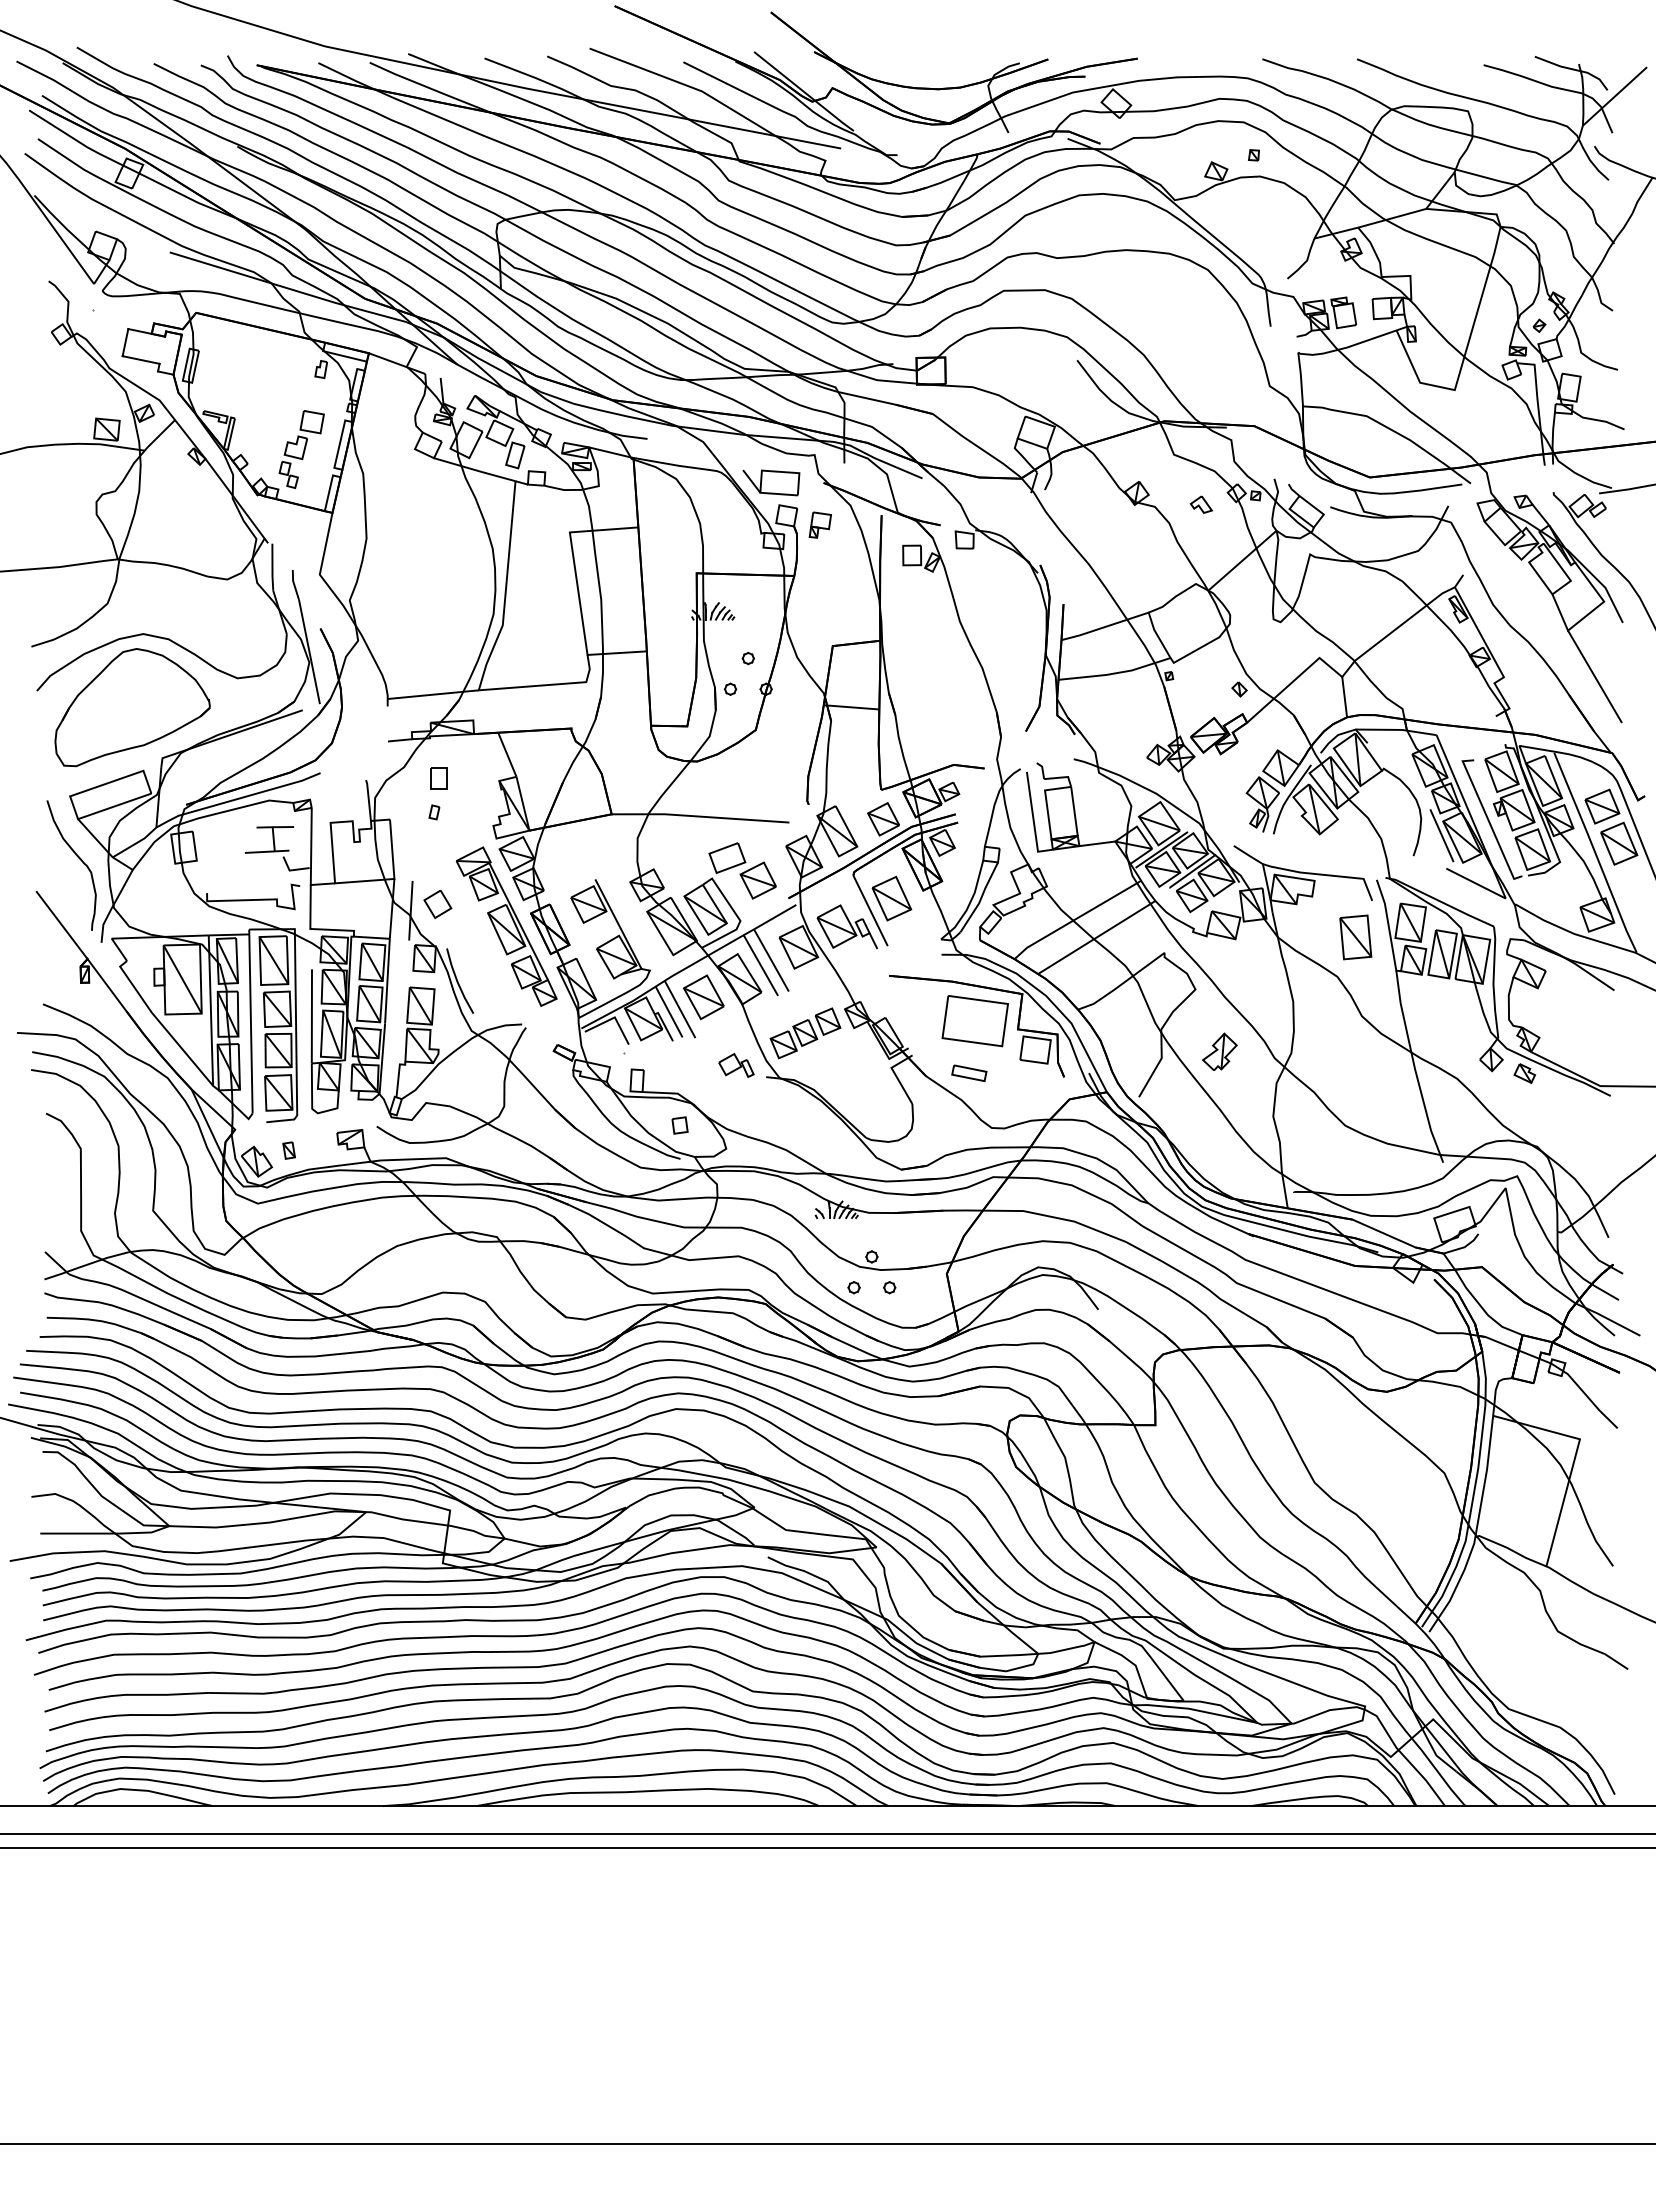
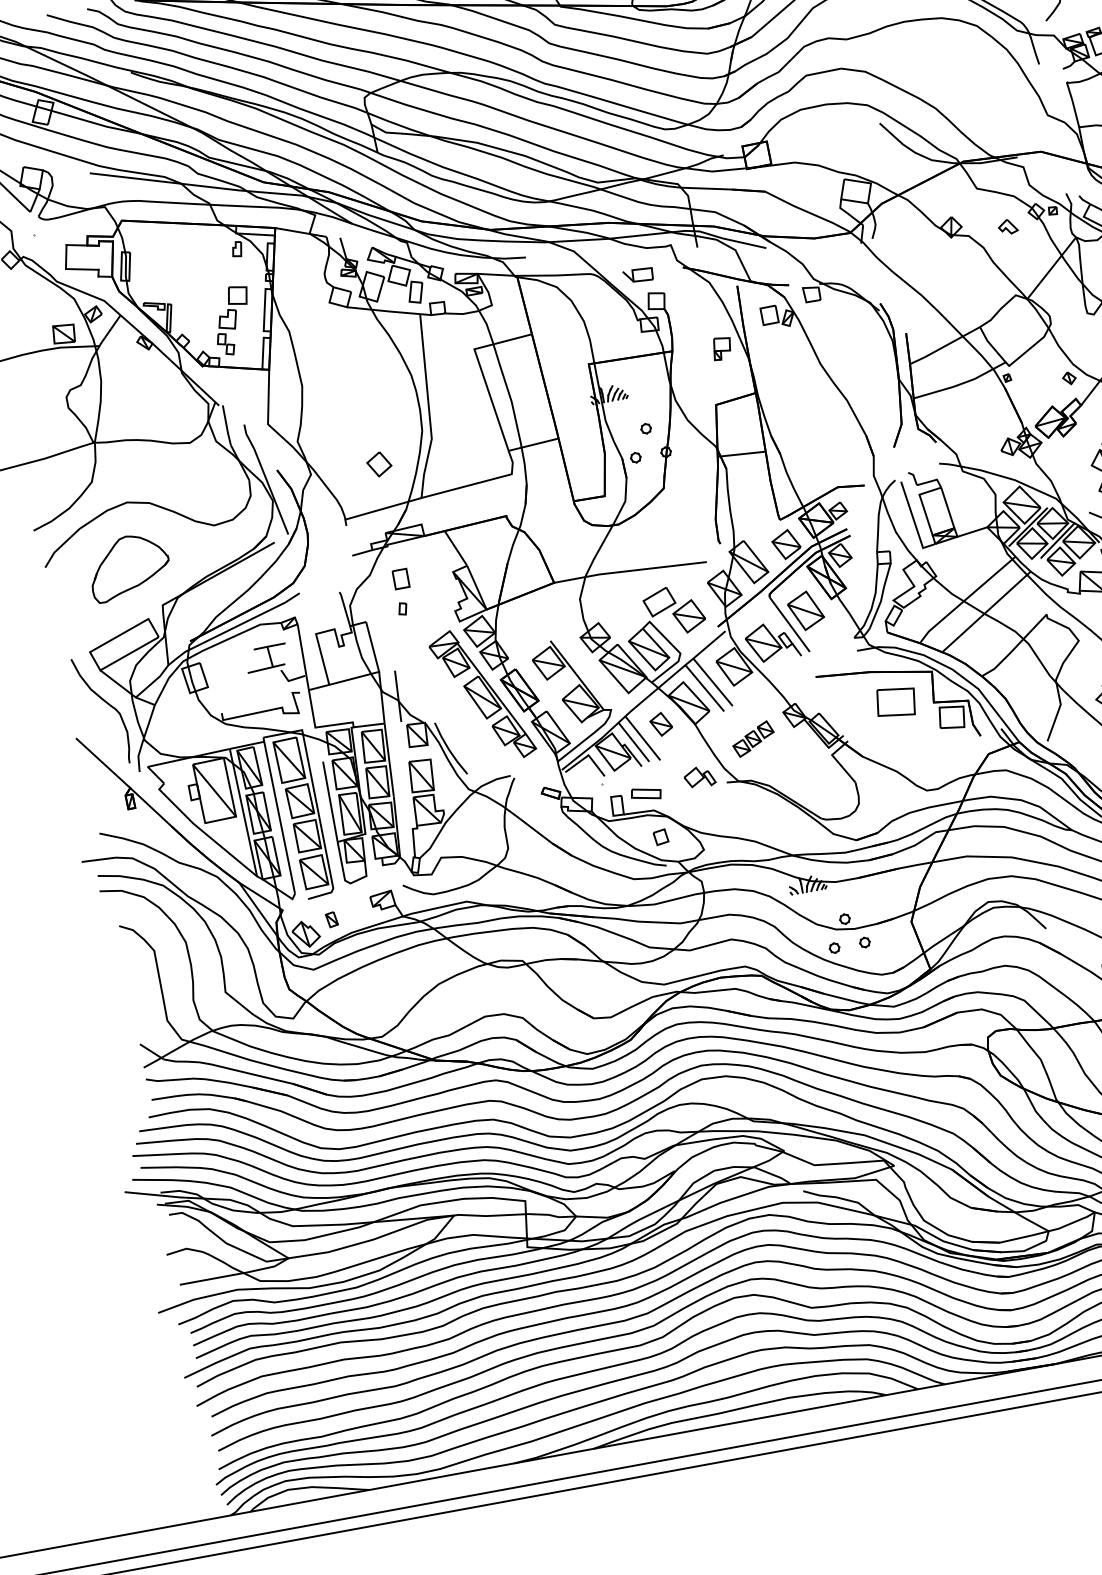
part: (771, 482) -> (638, 275), size x0.6
part: (819, 524) -> (721, 348), moved
part: (132, 707) -> (129, 566), size x0.6
part: (437, 904) -> (379, 464), moved
part: (703, 997) -> (660, 724), size x0.6
part: (974, 1021) -> (895, 702), size x0.7
part: (805, 1033) -> (753, 739), size x0.7
part: (969, 1072) -> (646, 793), moved

